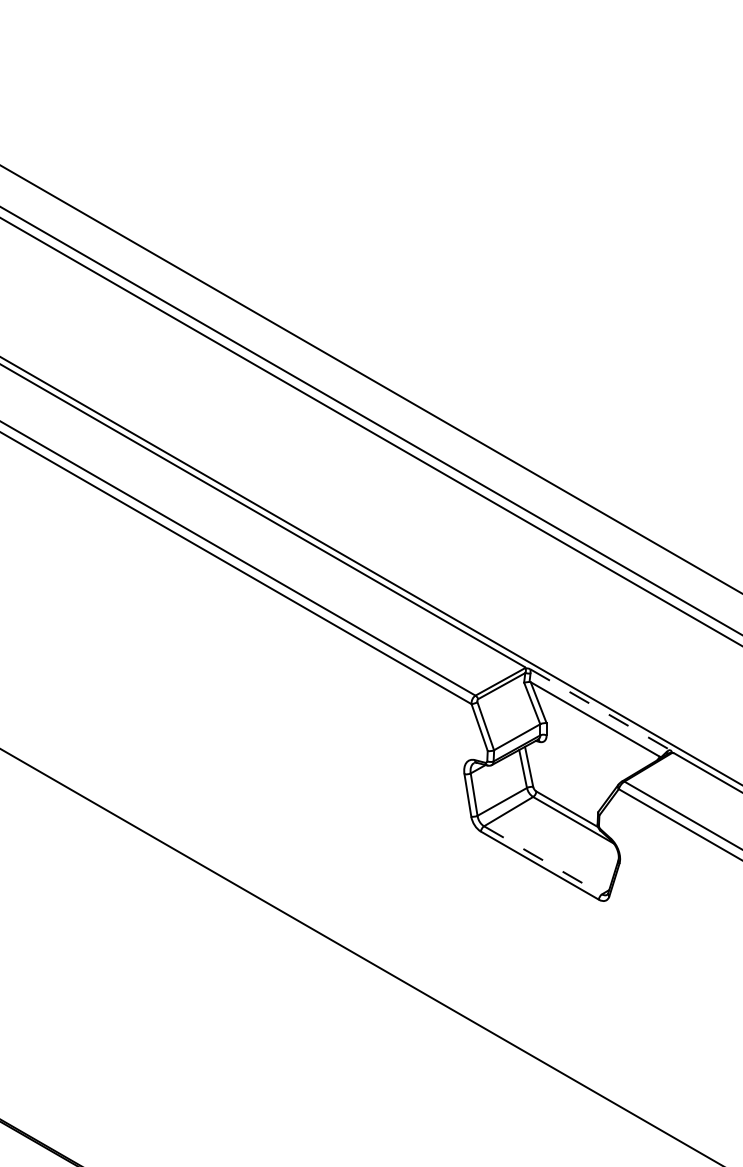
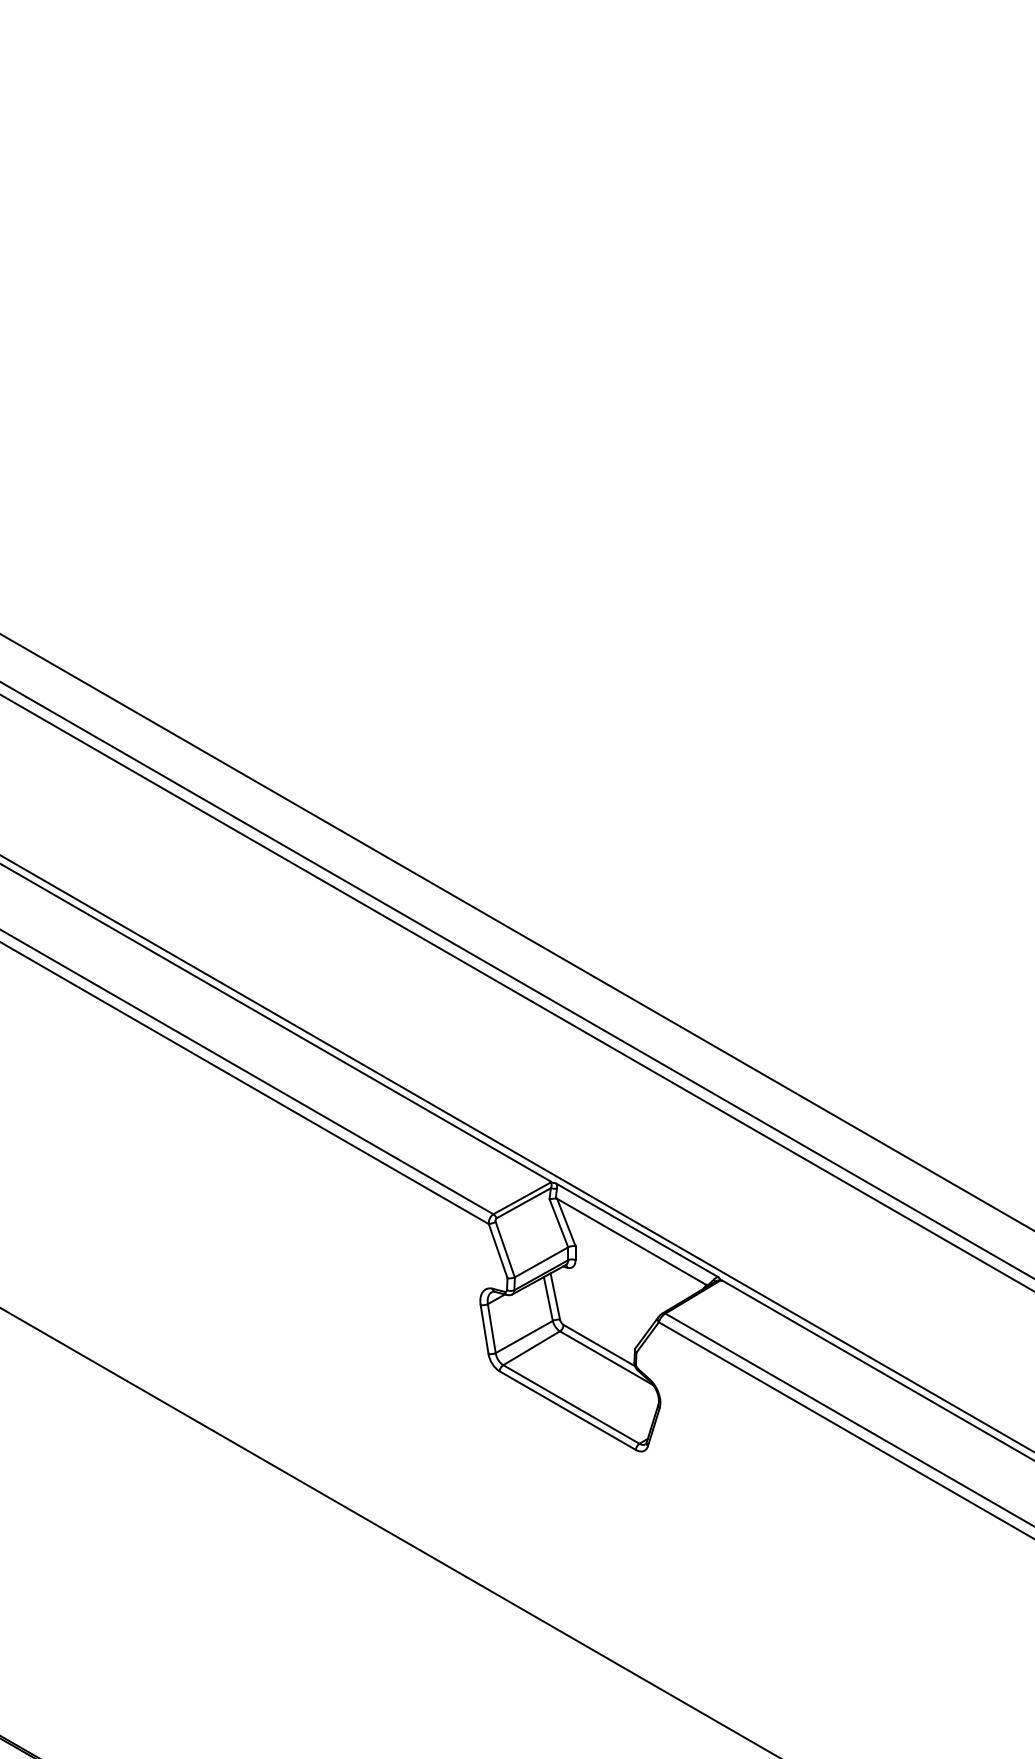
line: (600, 709) -> (637, 1230), dashed -> solid
line: (543, 860) -> (571, 1404), dashed -> solid

